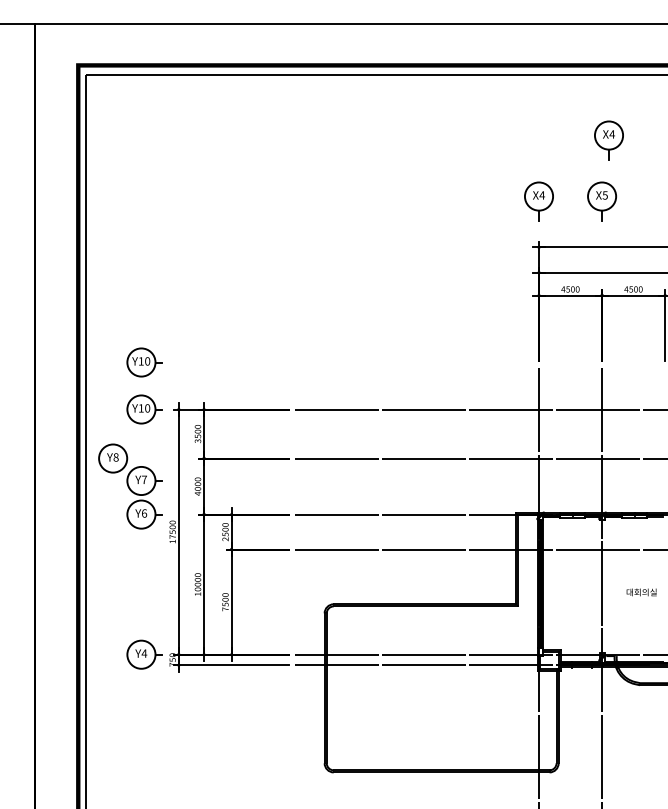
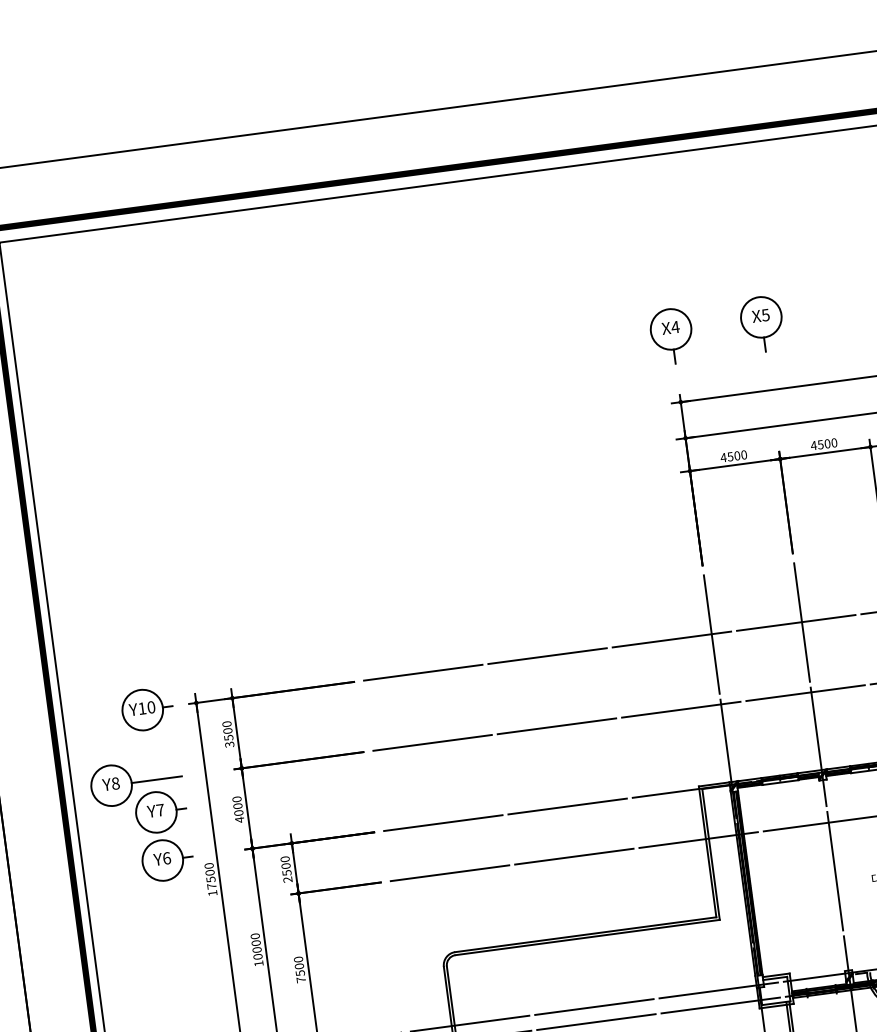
part: (608, 140) -> (759, 235), removed
part: (144, 362) -> (138, 642), removed
line: (144, 458) -> (156, 779), added

